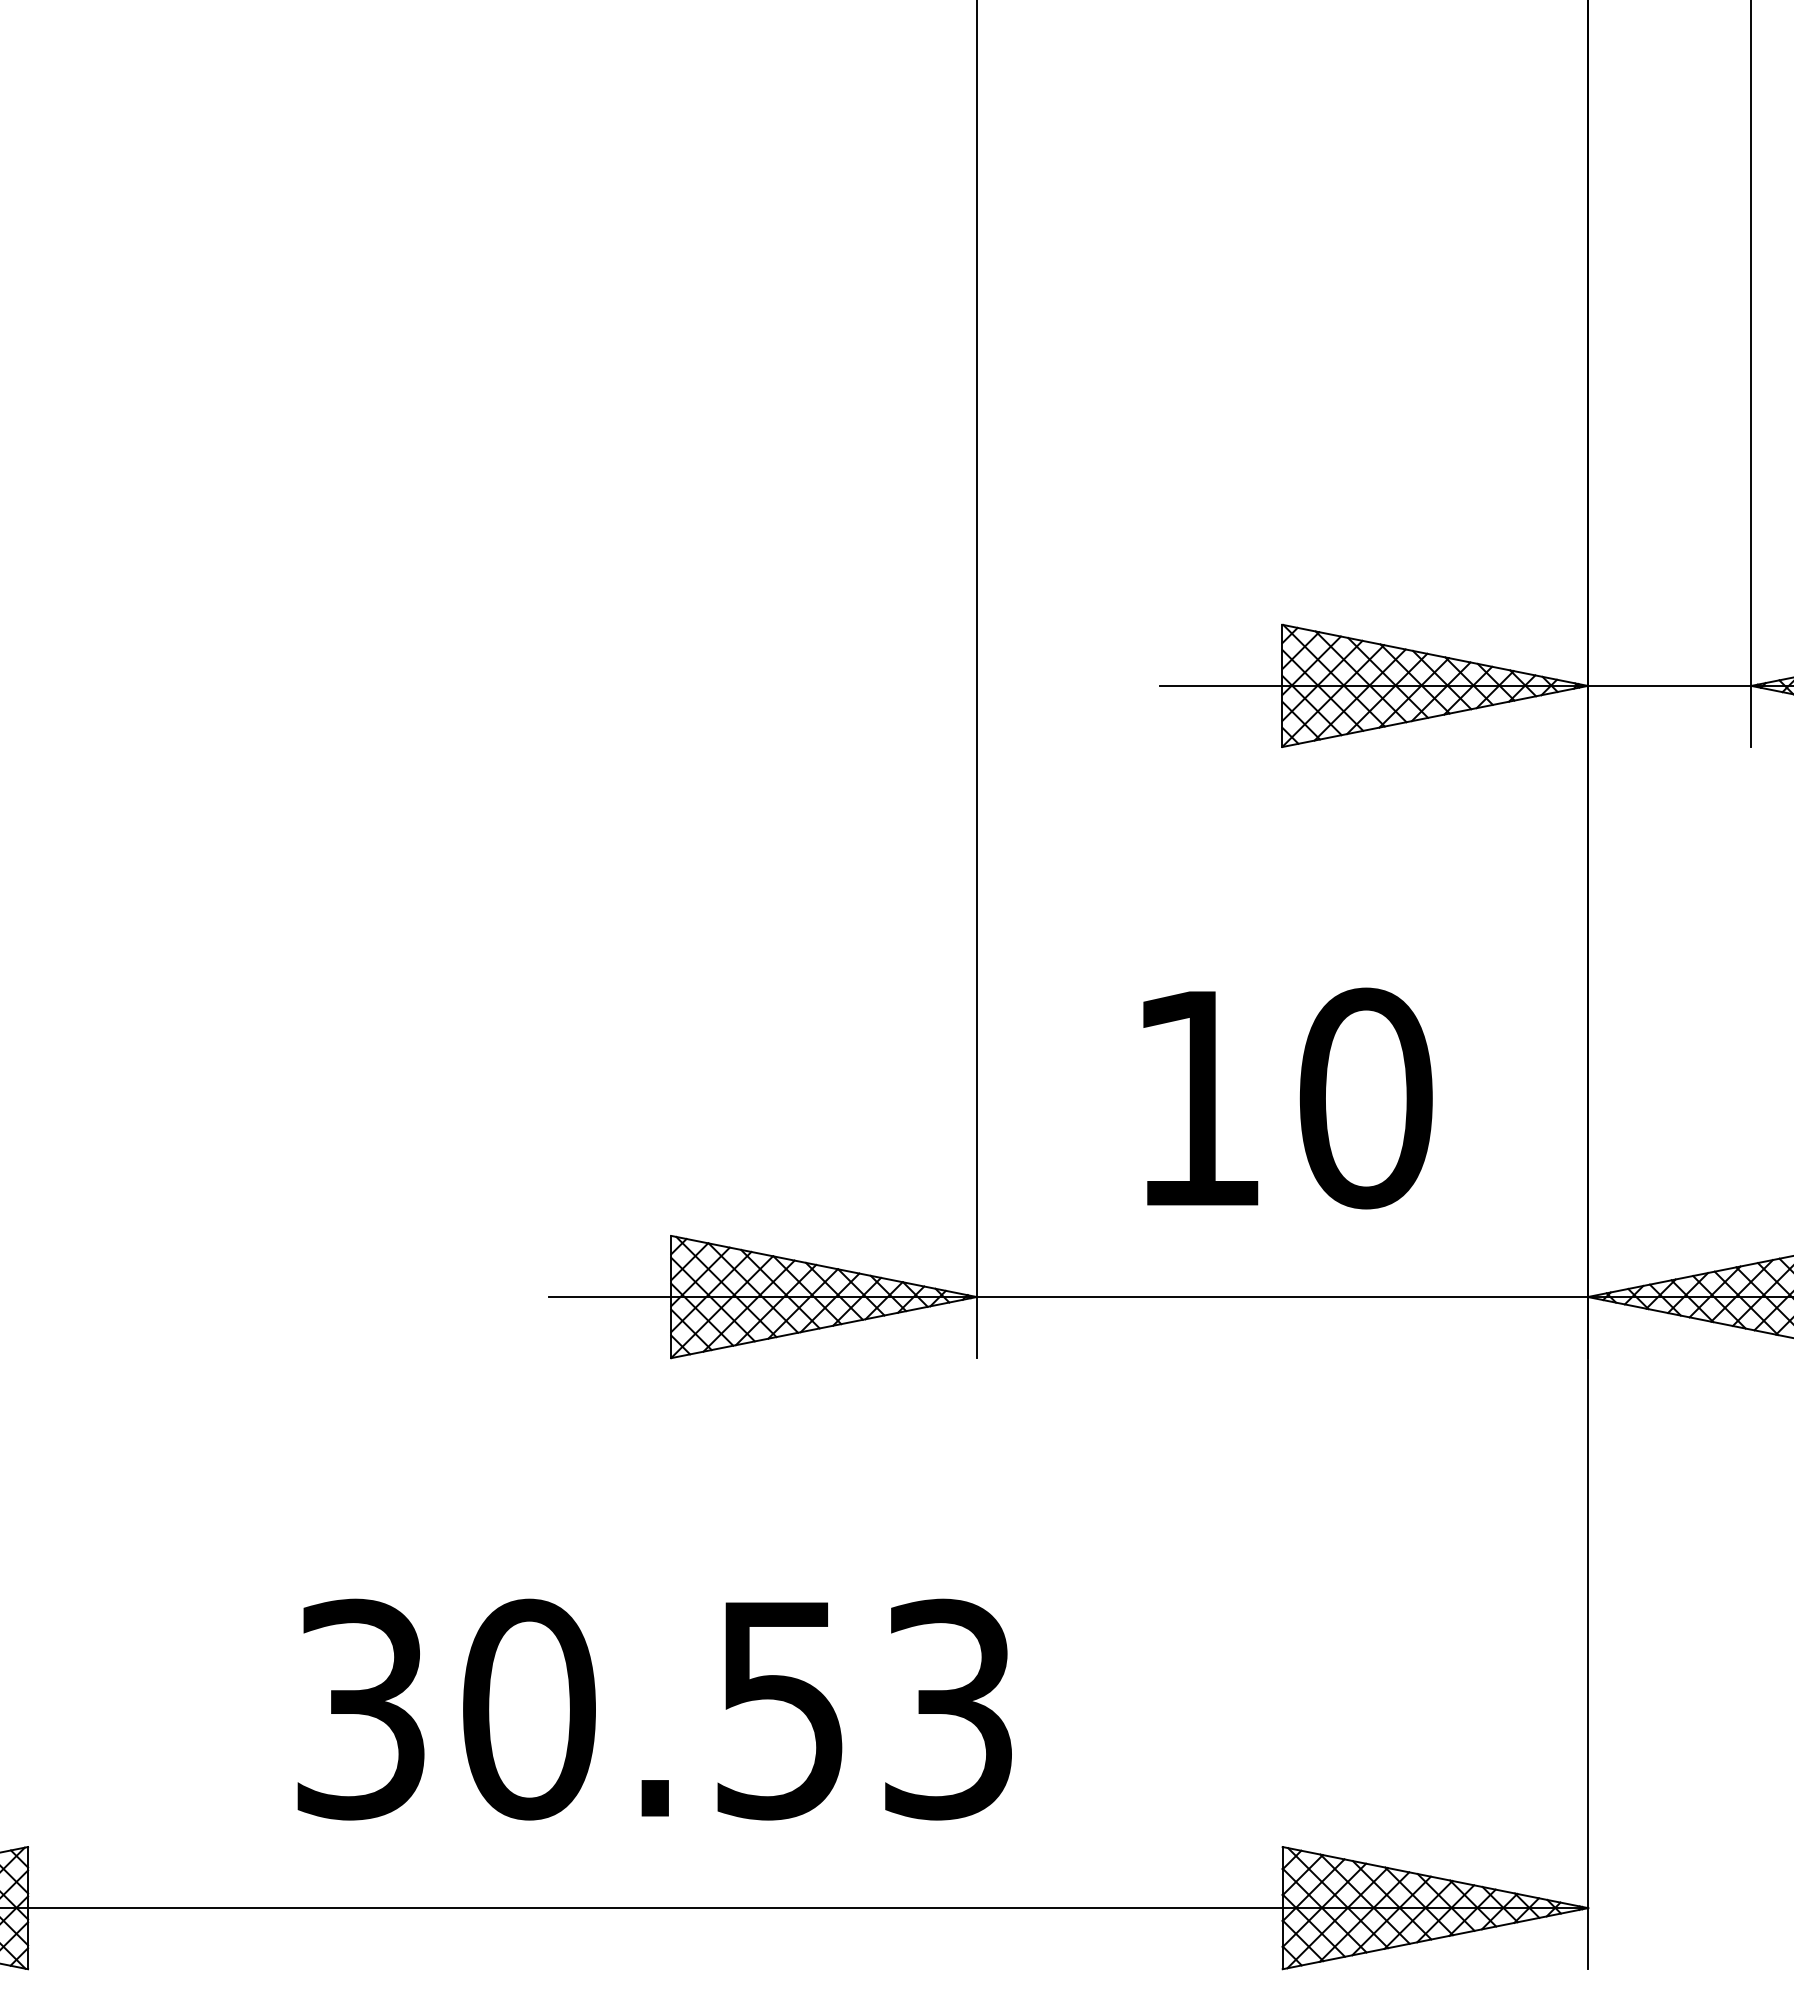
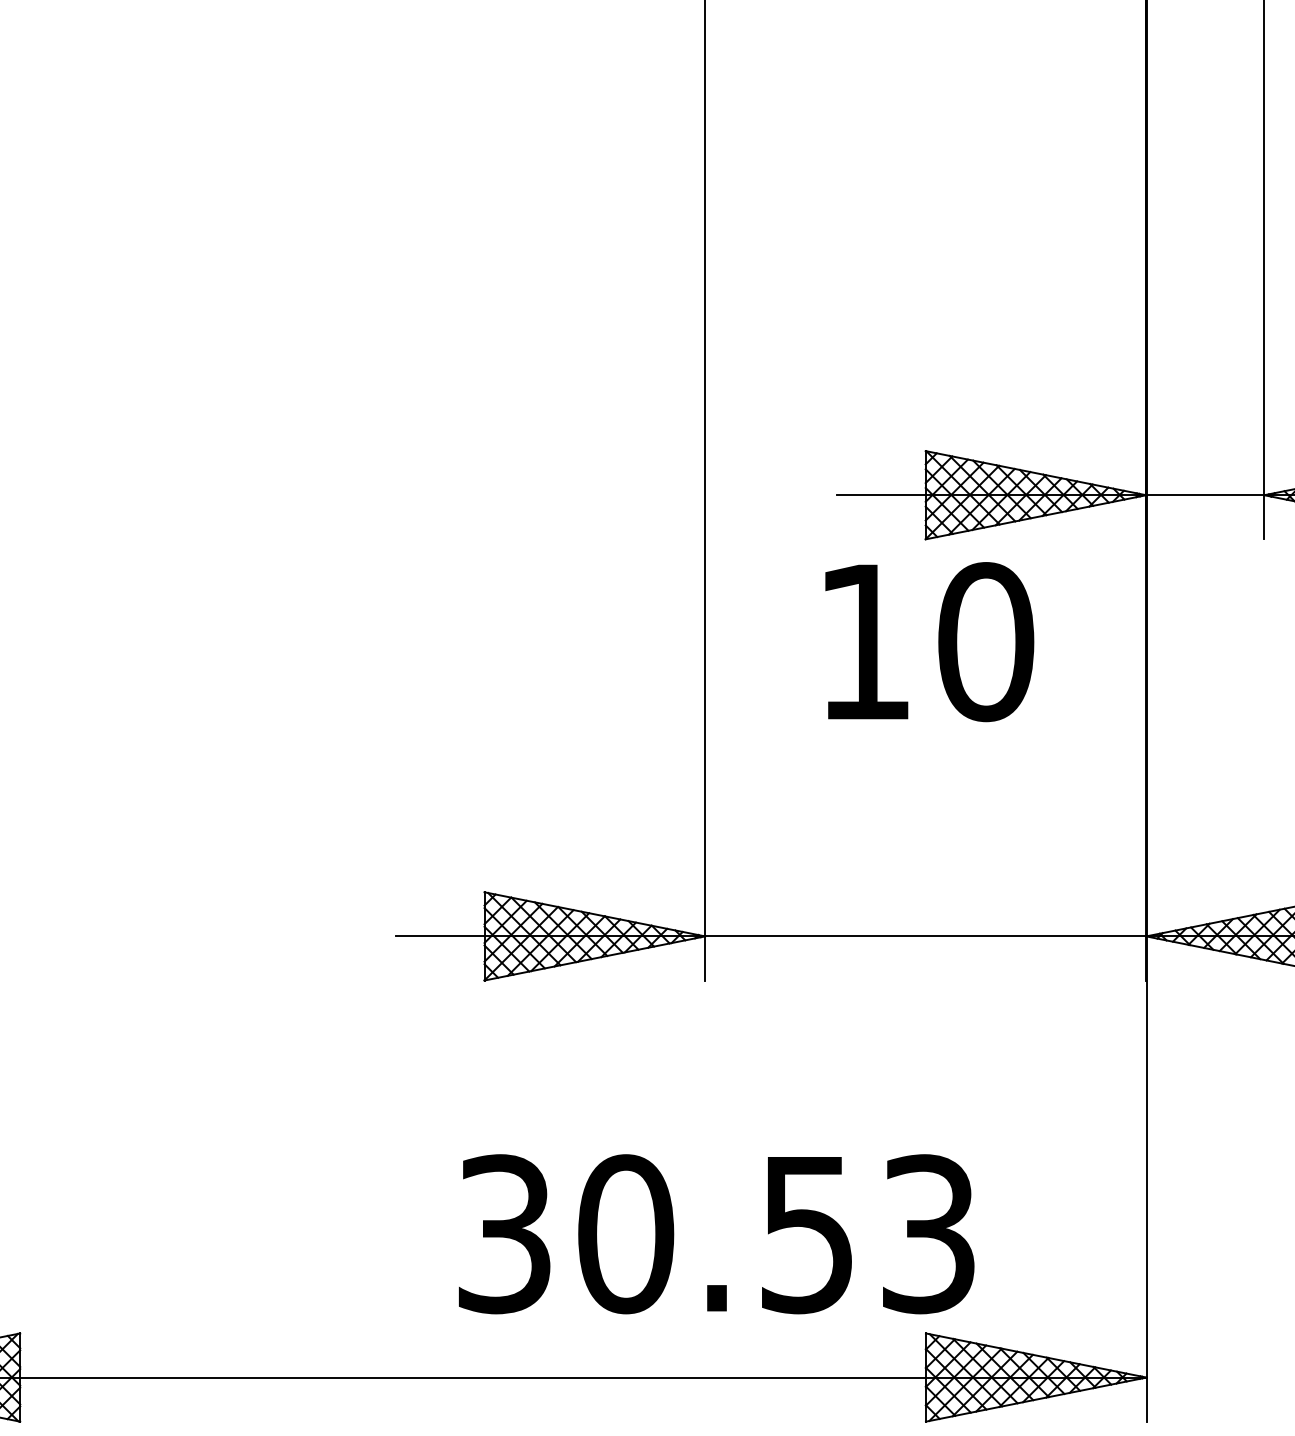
text: (1287, 1099) -> (929, 642), moved
text: (654, 1709) -> (716, 1234), moved

